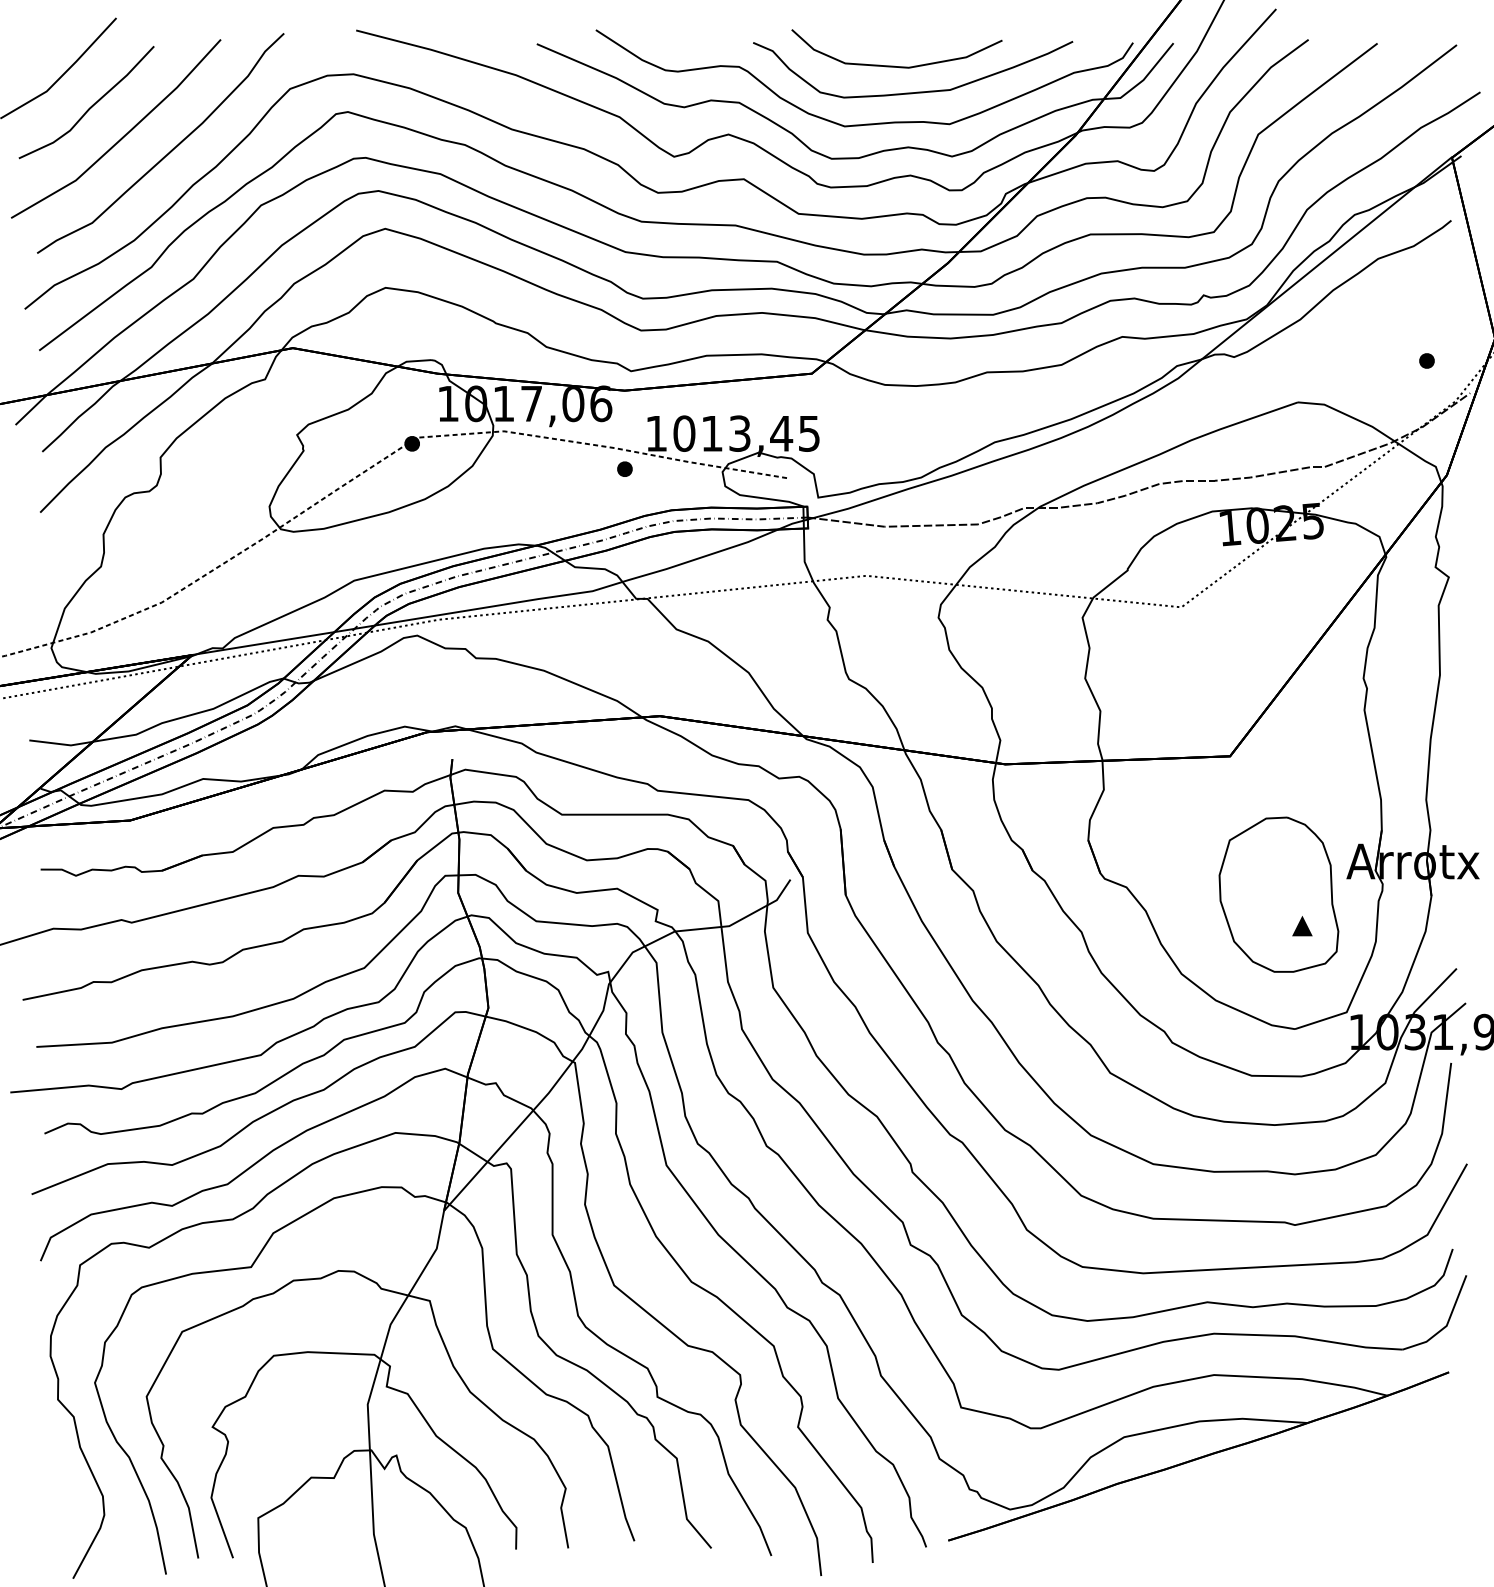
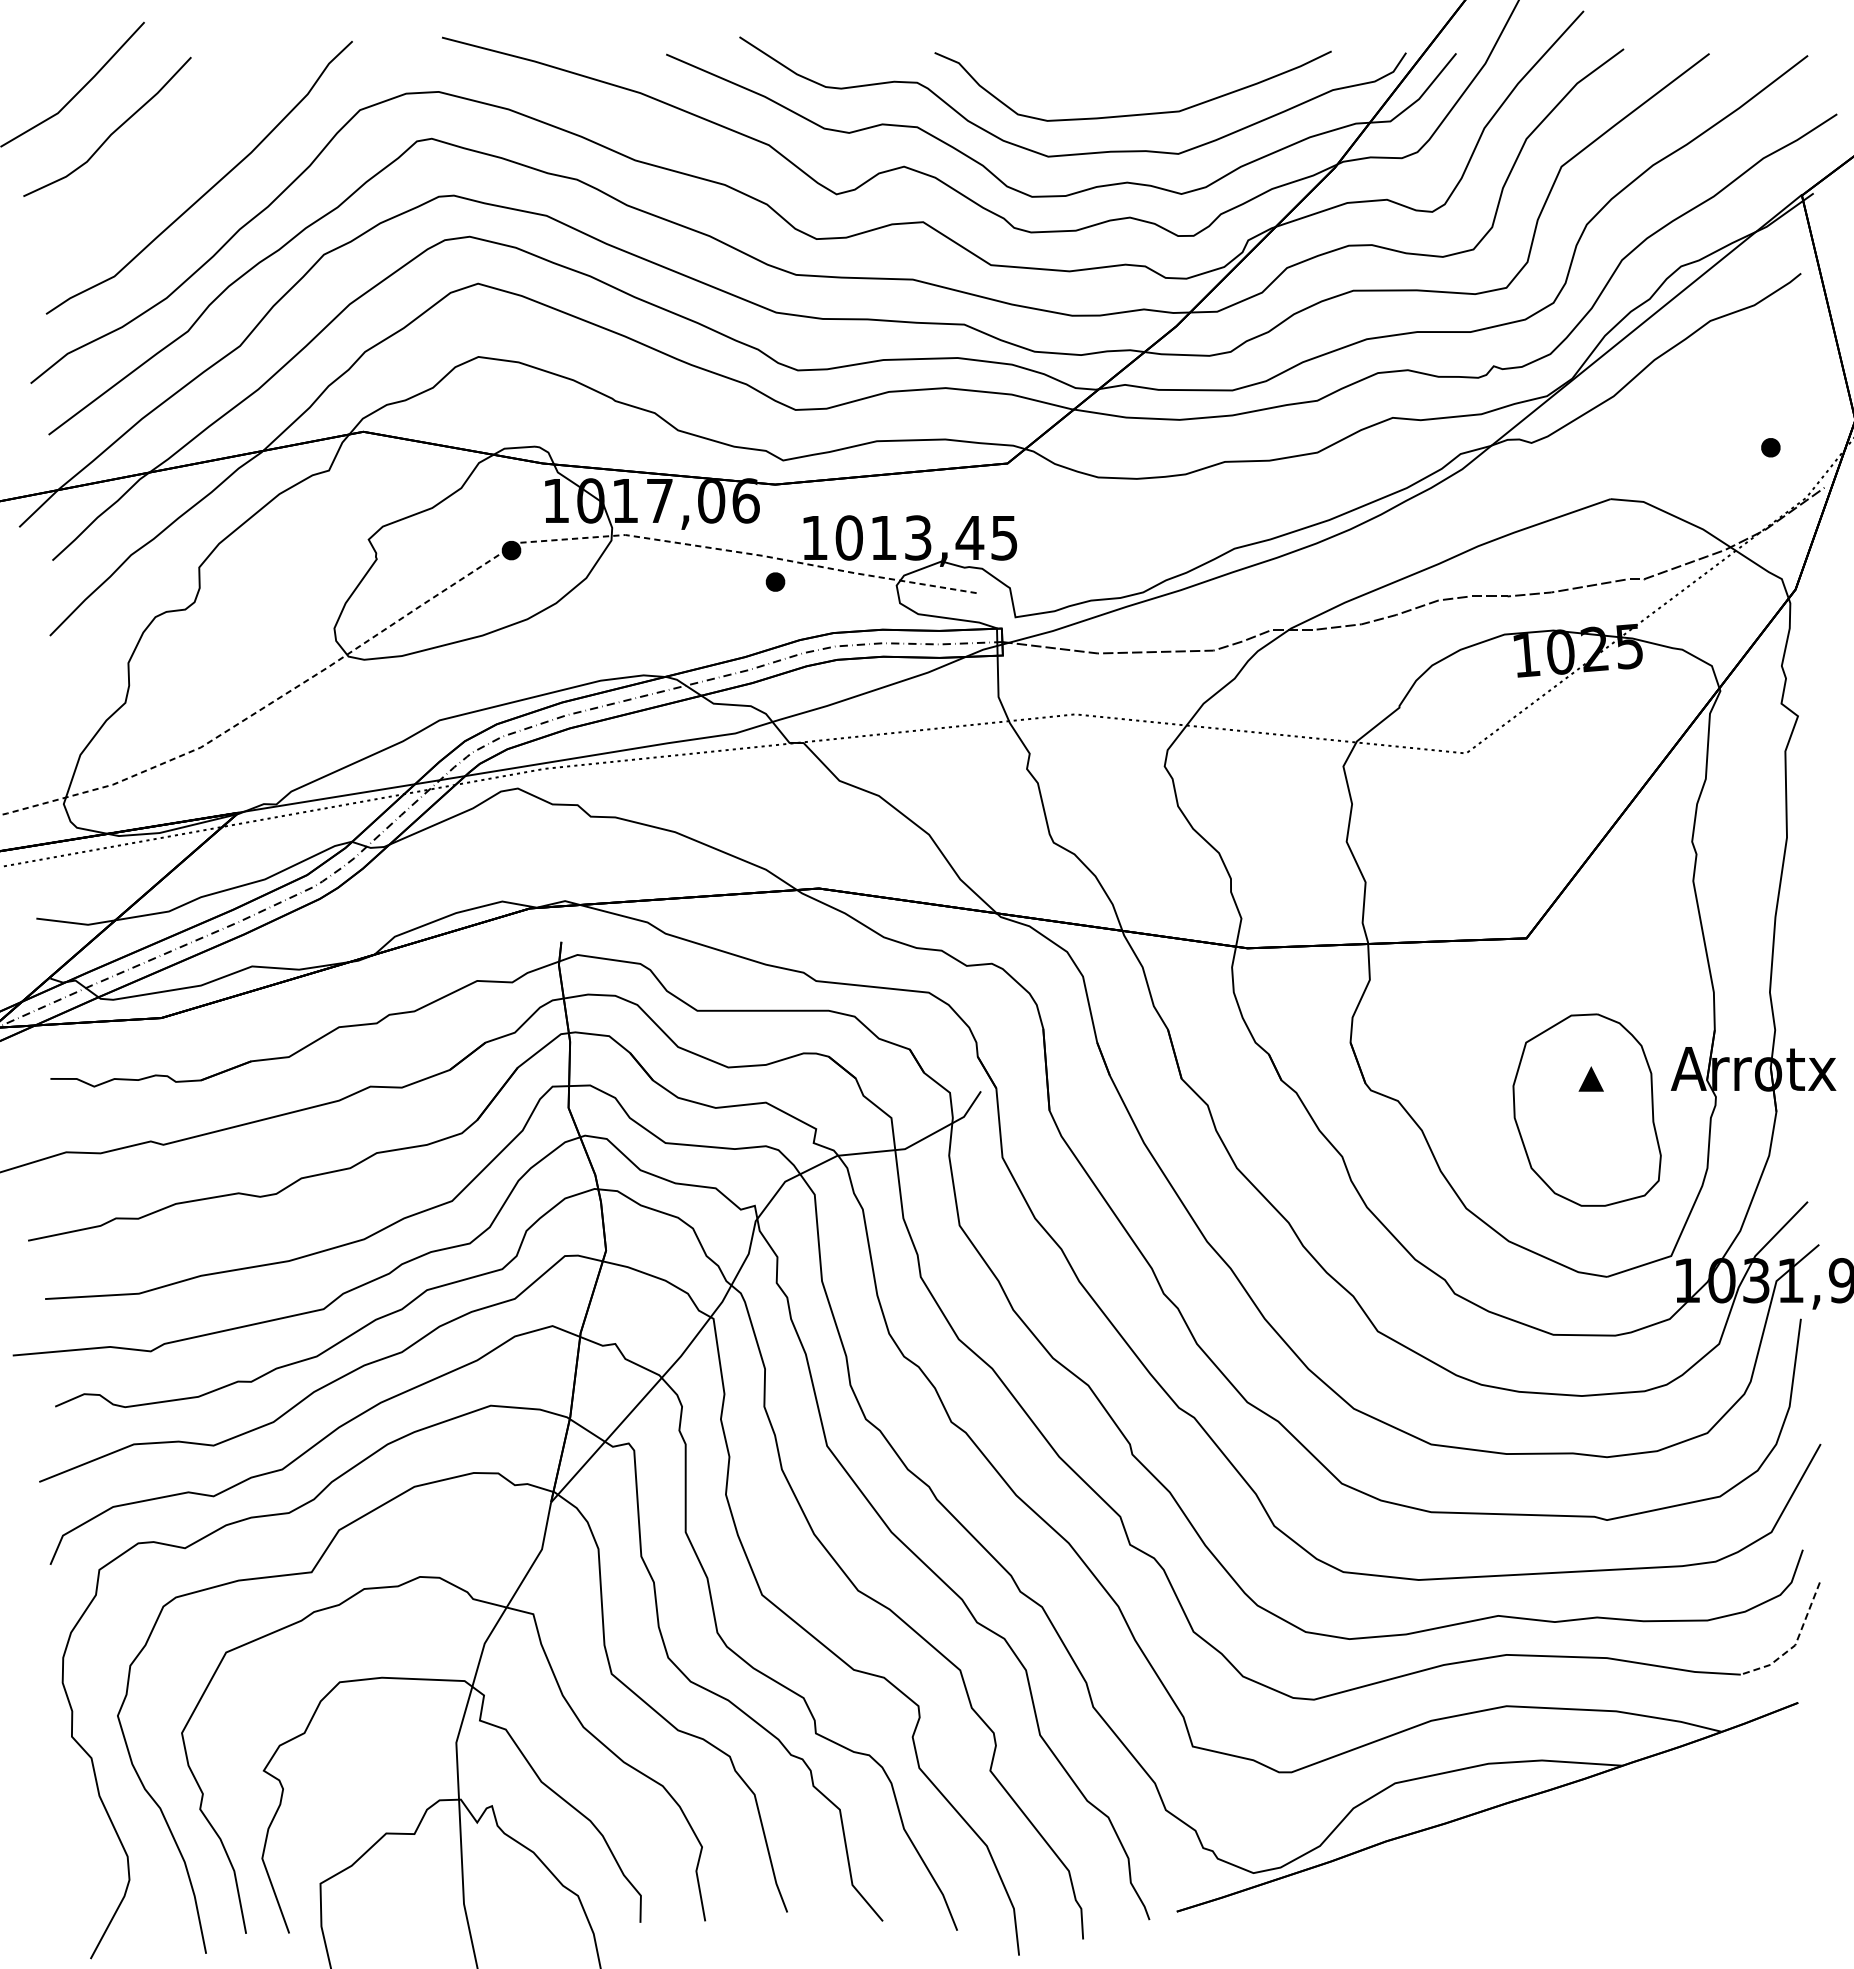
curve: (896, 65) -> (1112, 81), removed
line: (123, 135) -> (153, 168), removed
part: (1301, 925) -> (1590, 1078), moved
line: (1446, 1325) -> (1795, 1644), solid -> dashed

